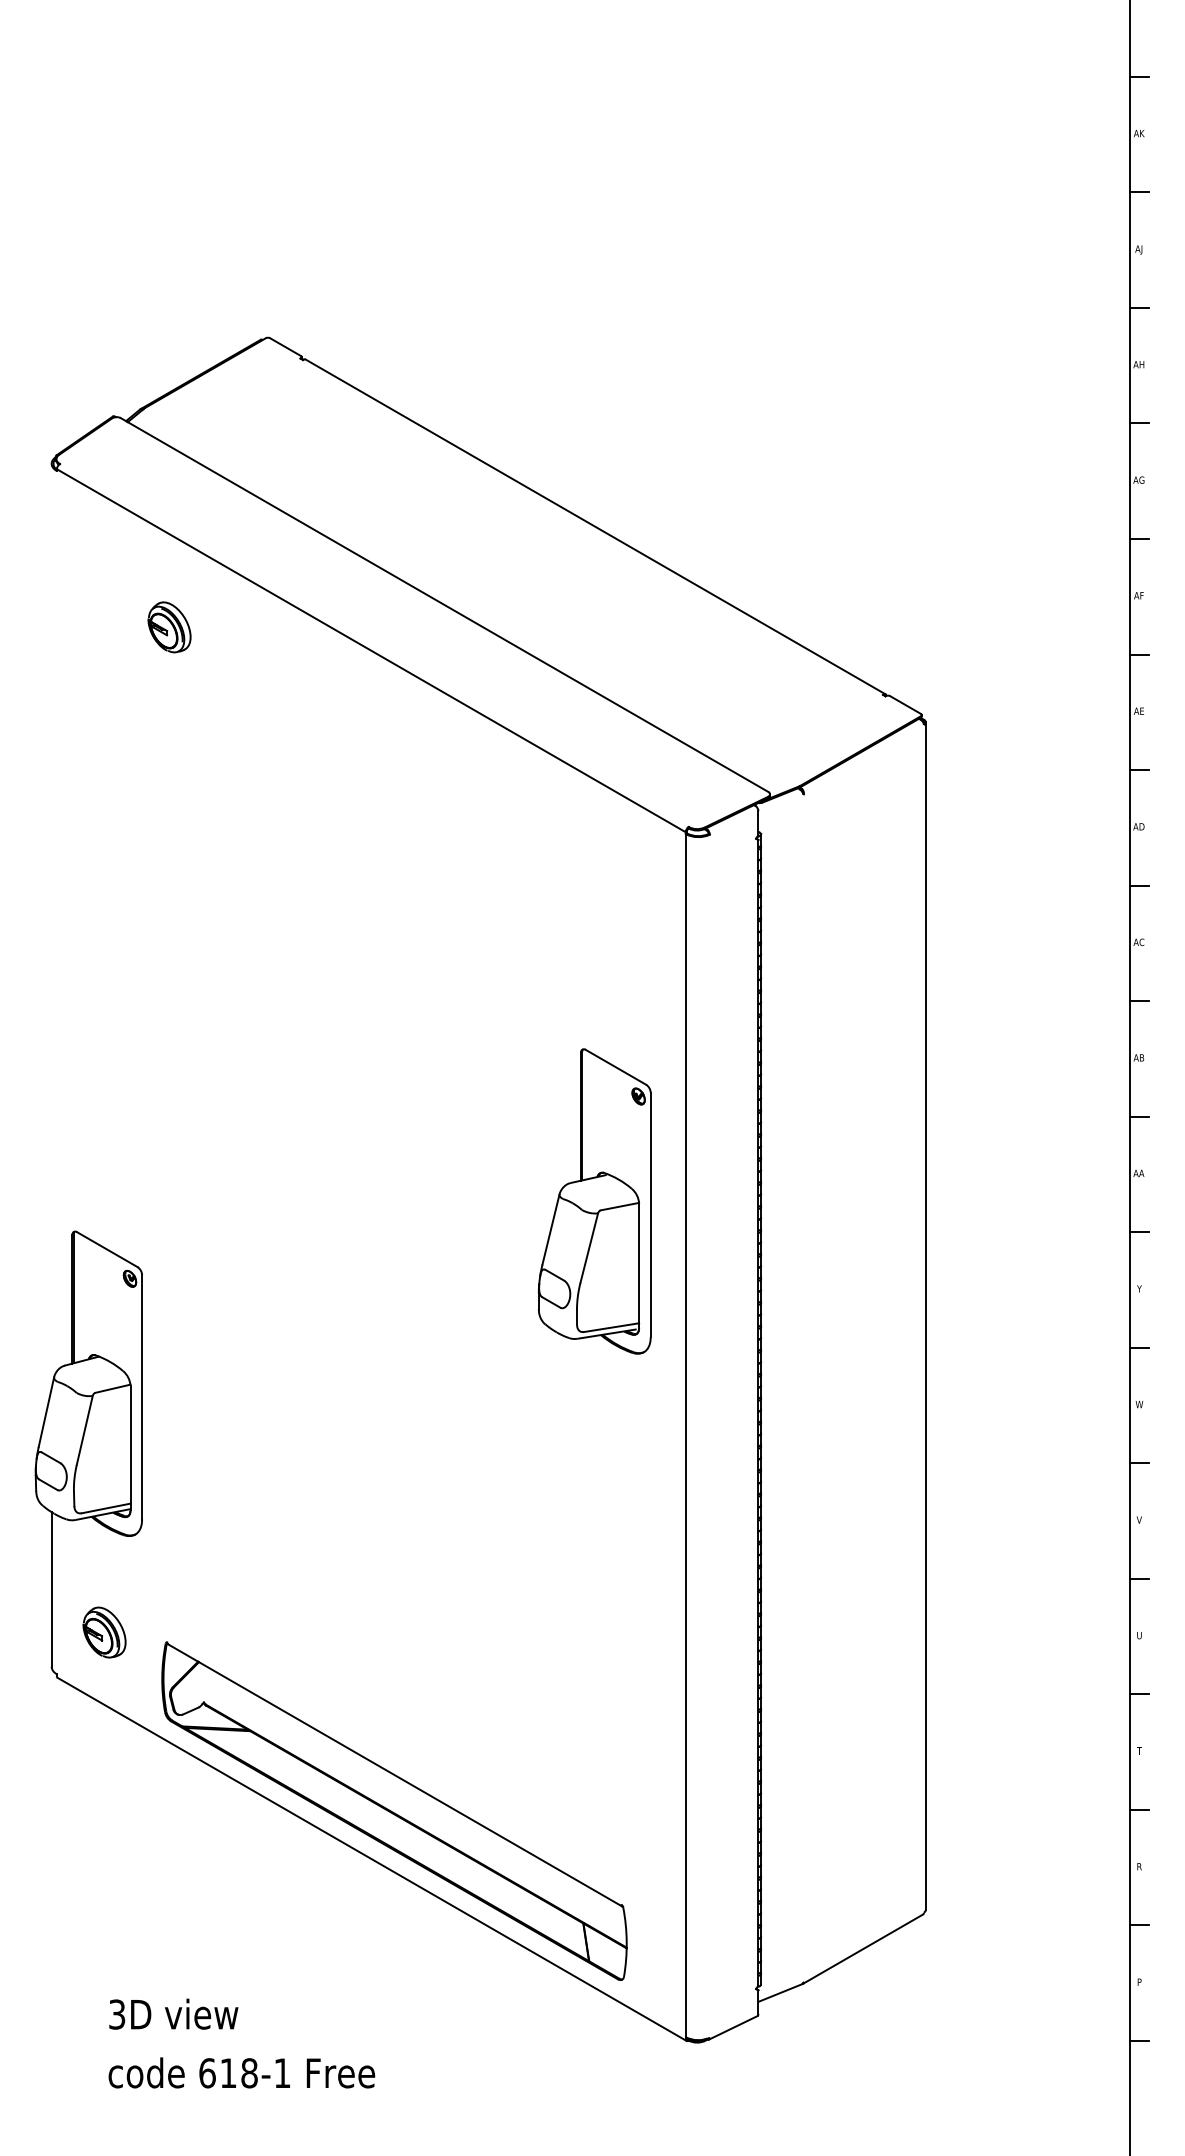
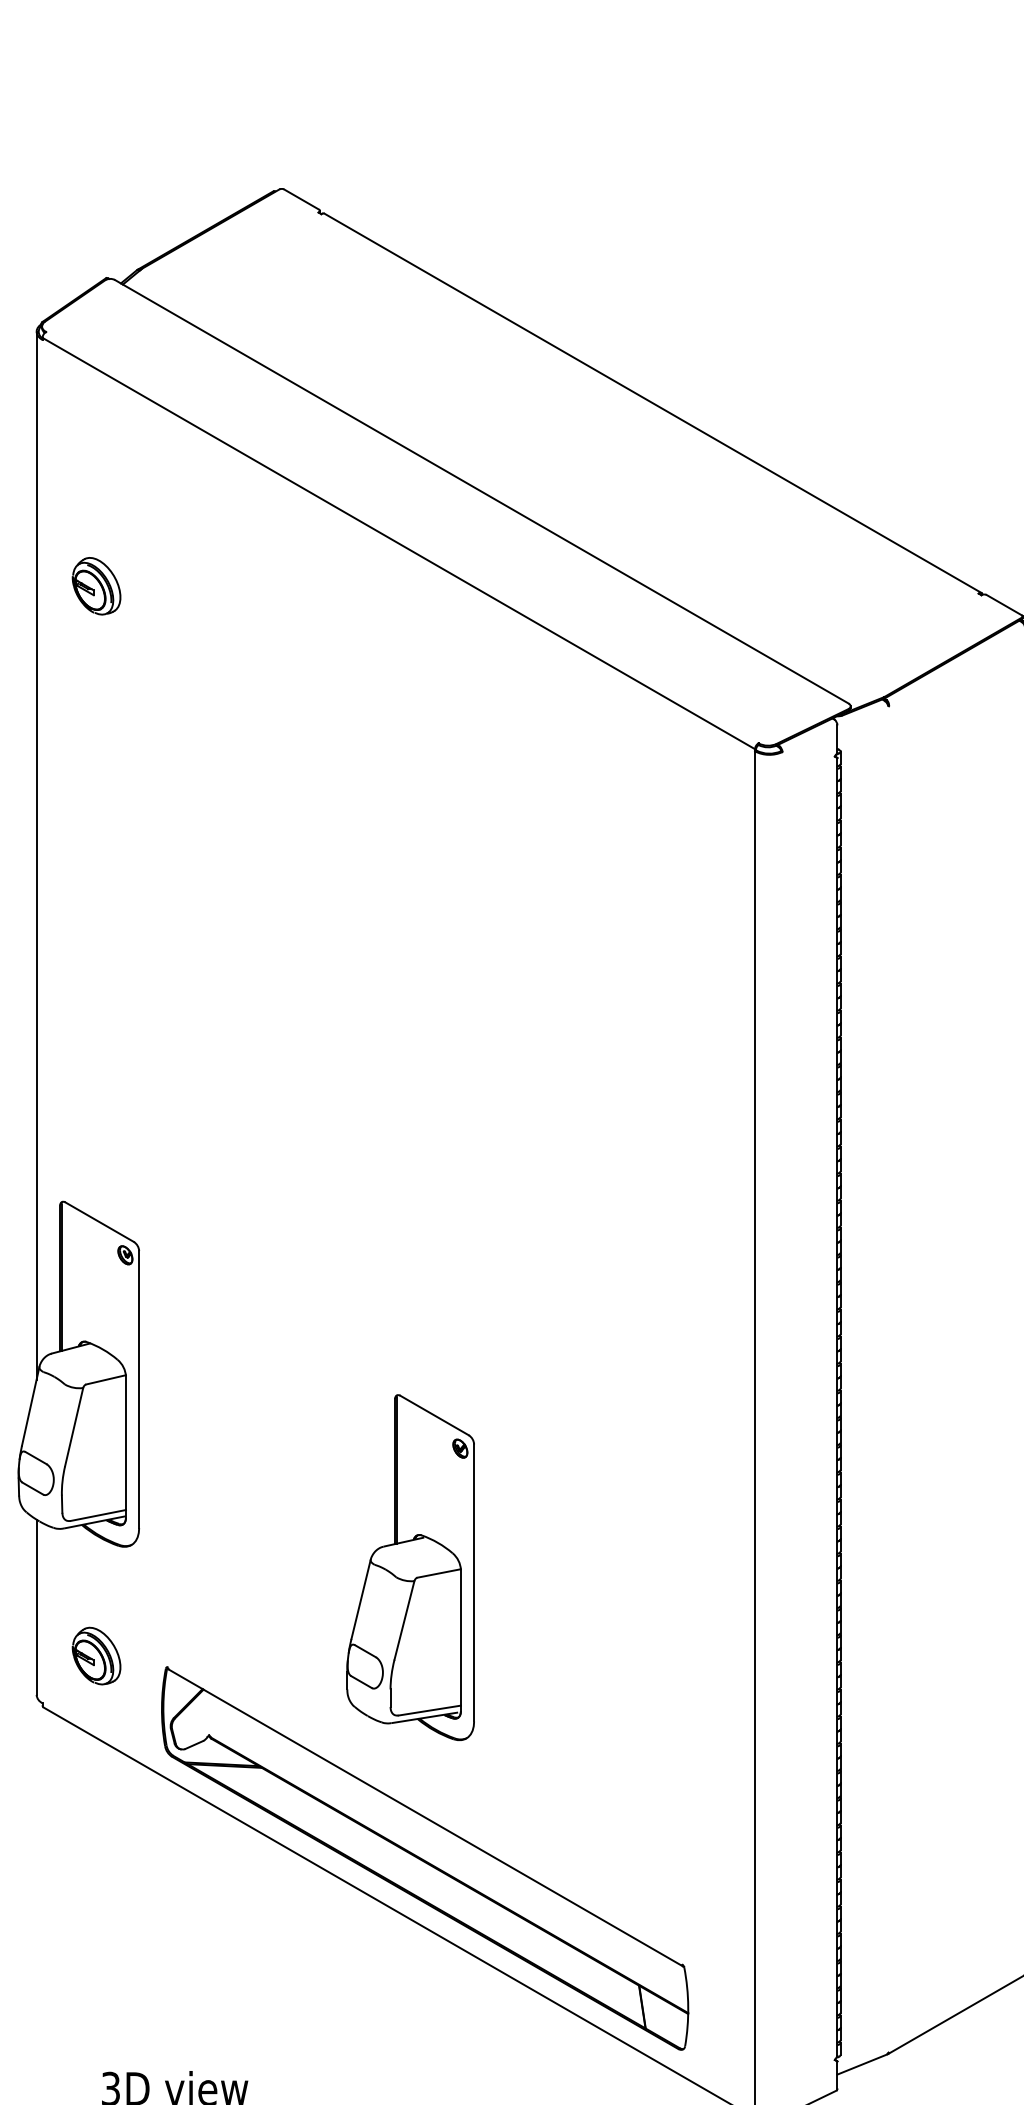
part: (169, 627) -> (96, 586), moved
line: (51, 925) -> (36, 854), added
part: (594, 1201) -> (410, 1567), moved

